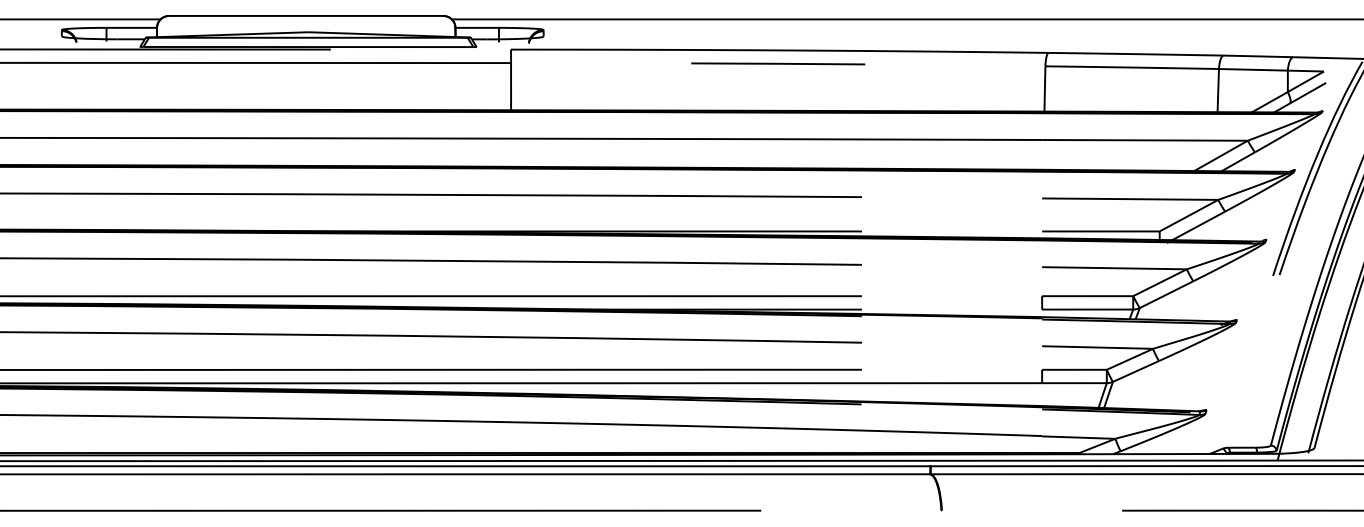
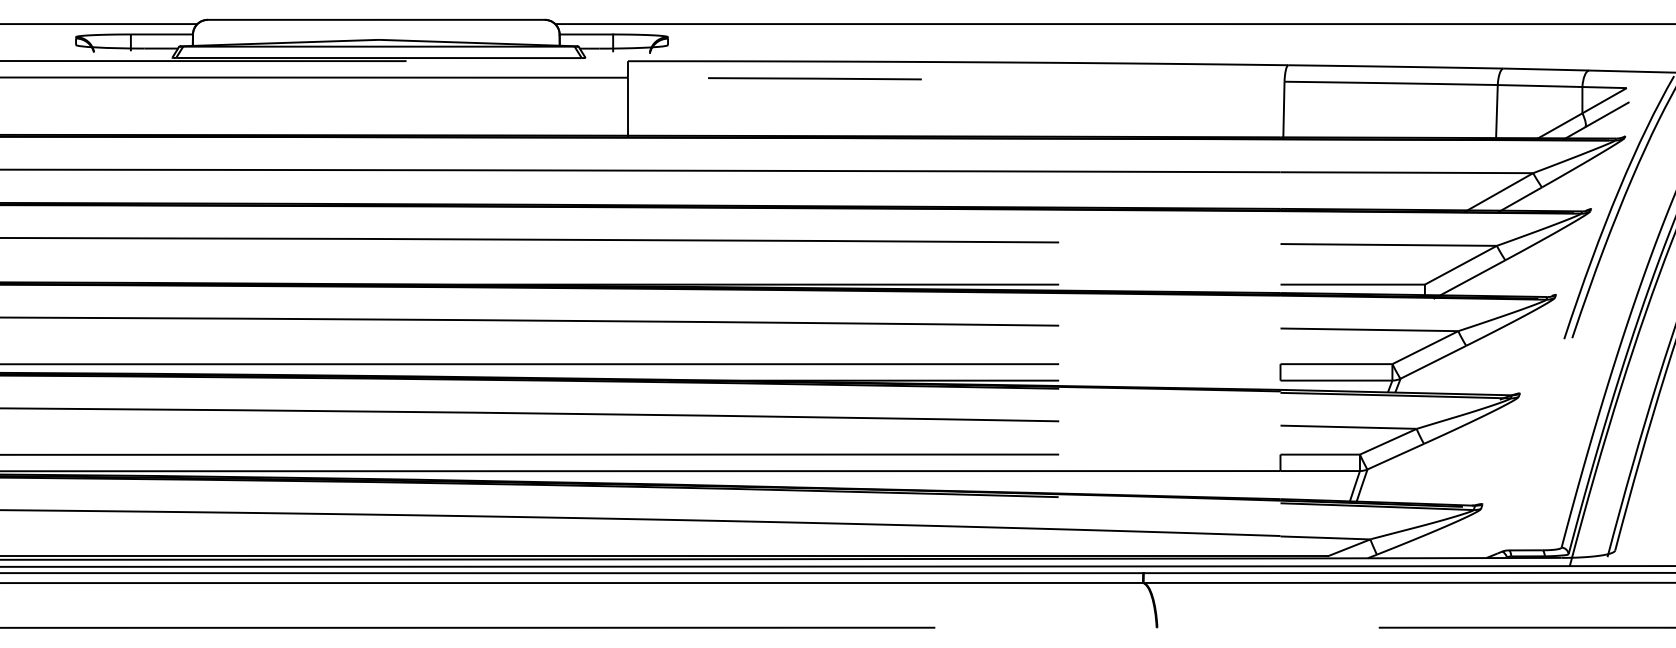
line: (778, 63) -> (815, 78), moved

